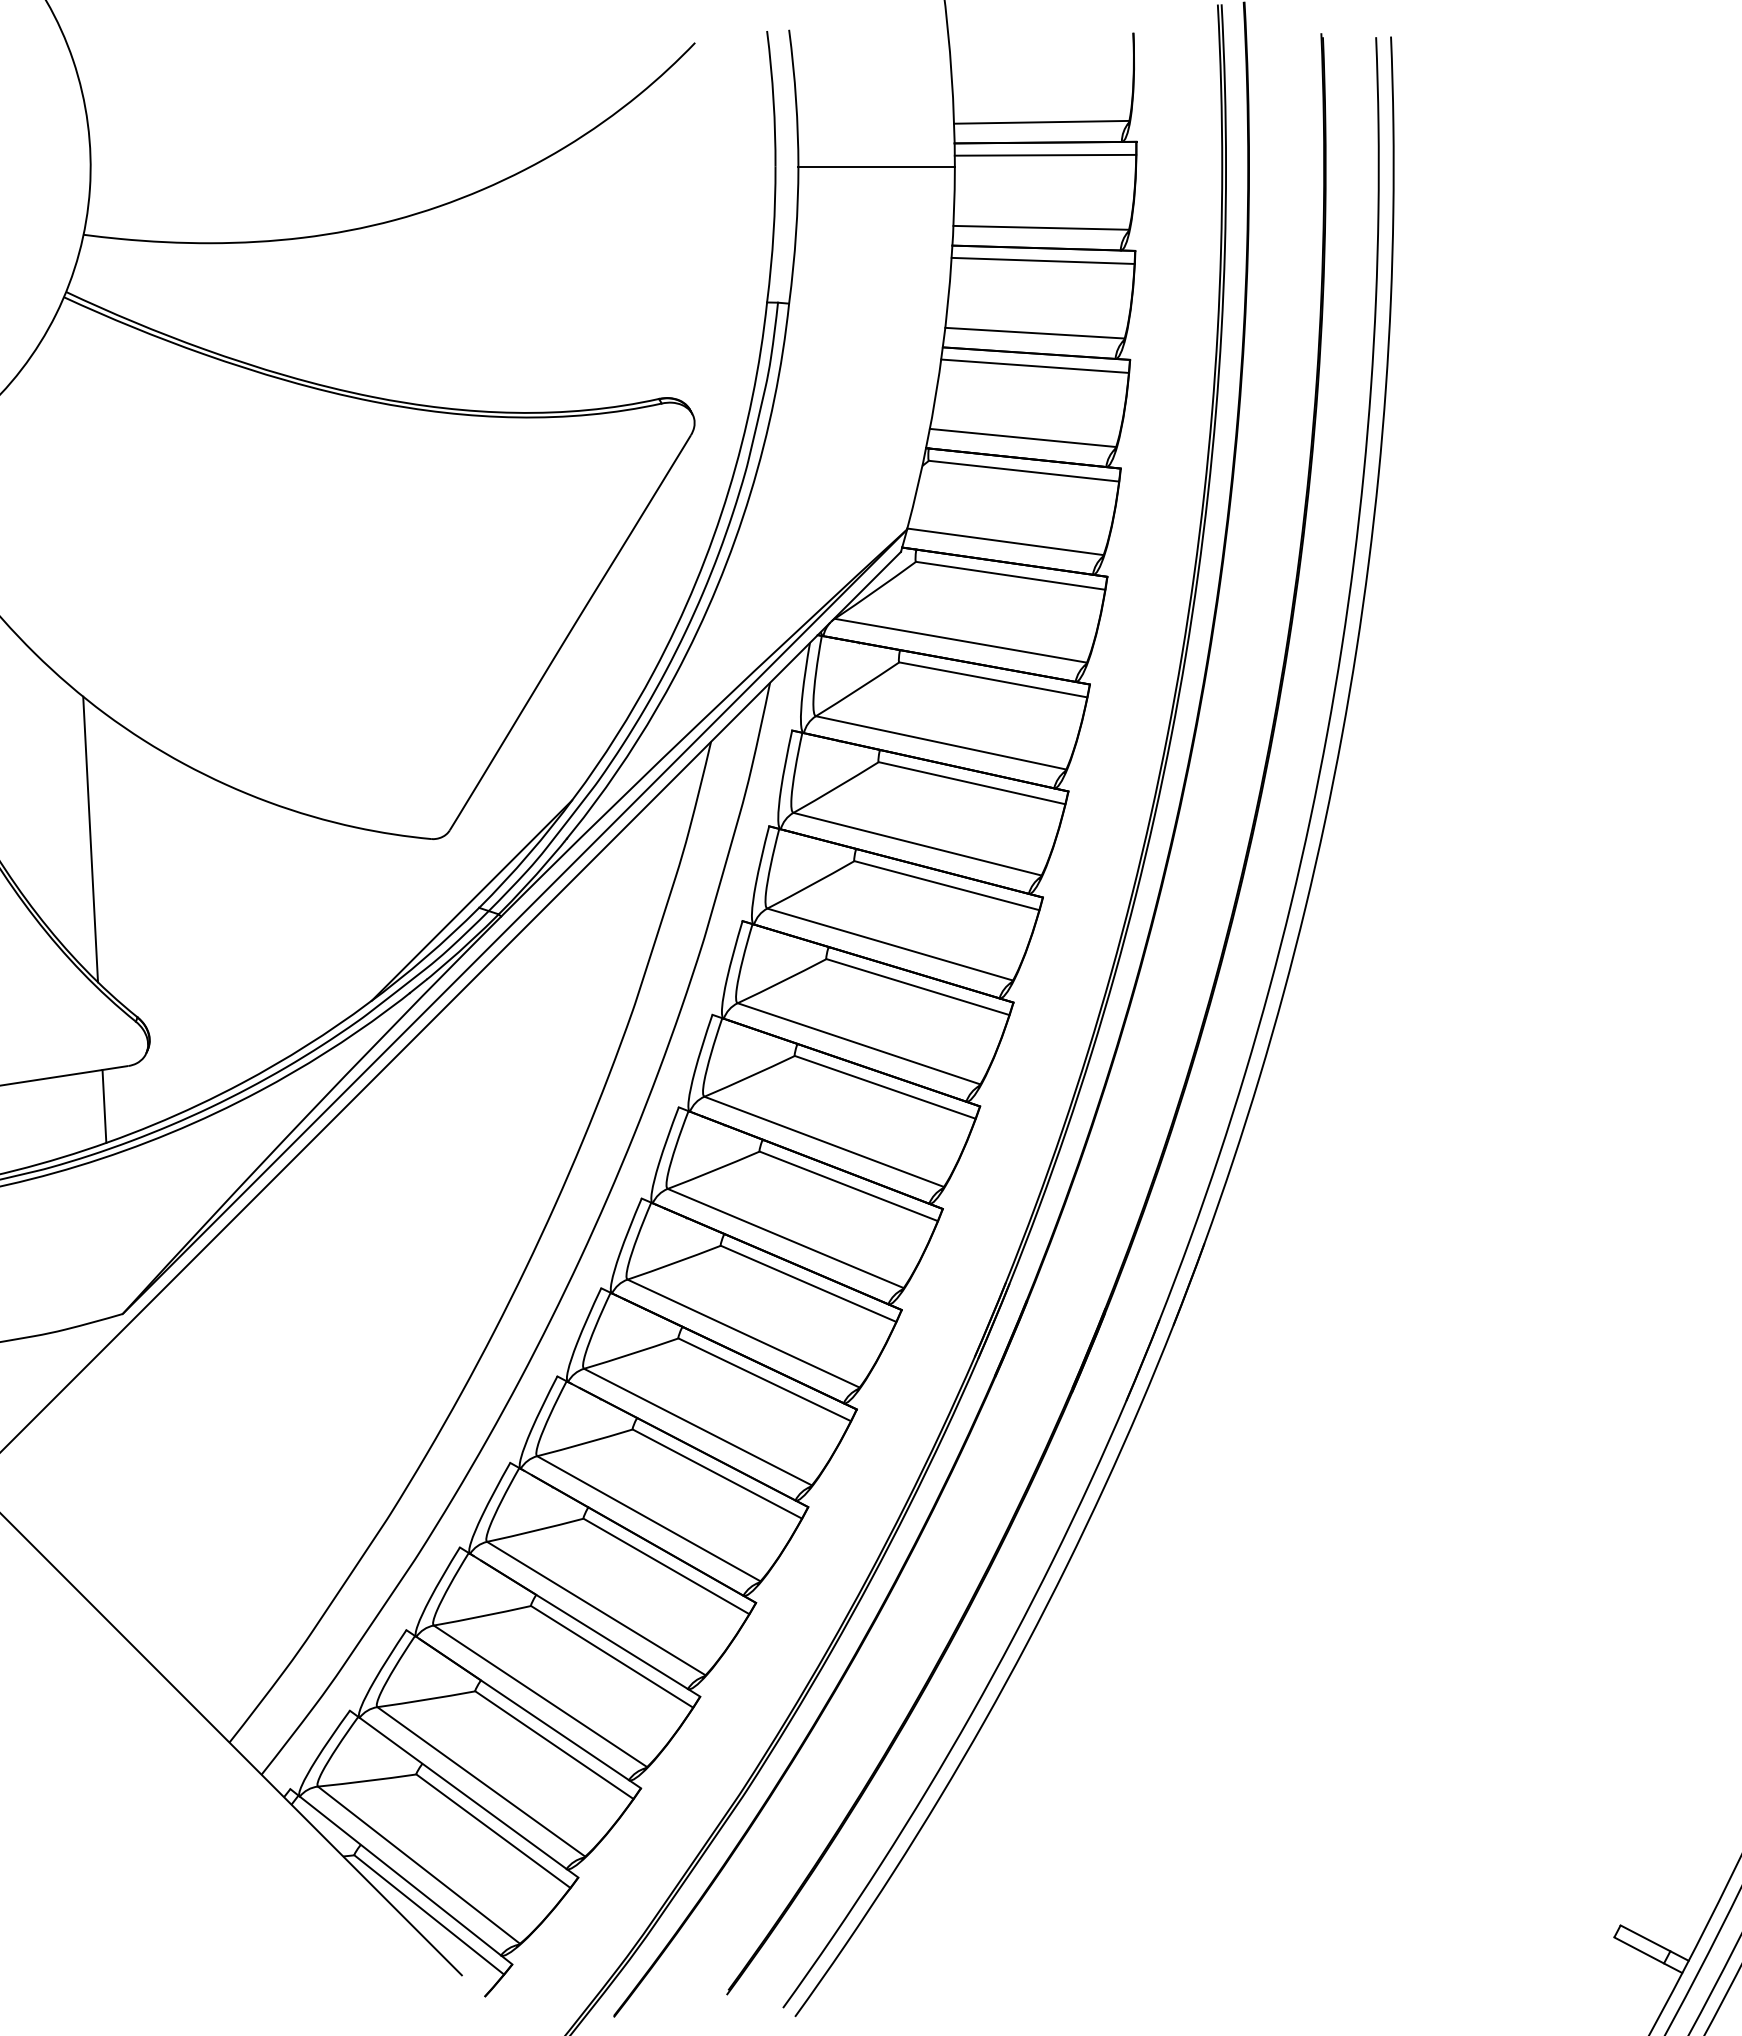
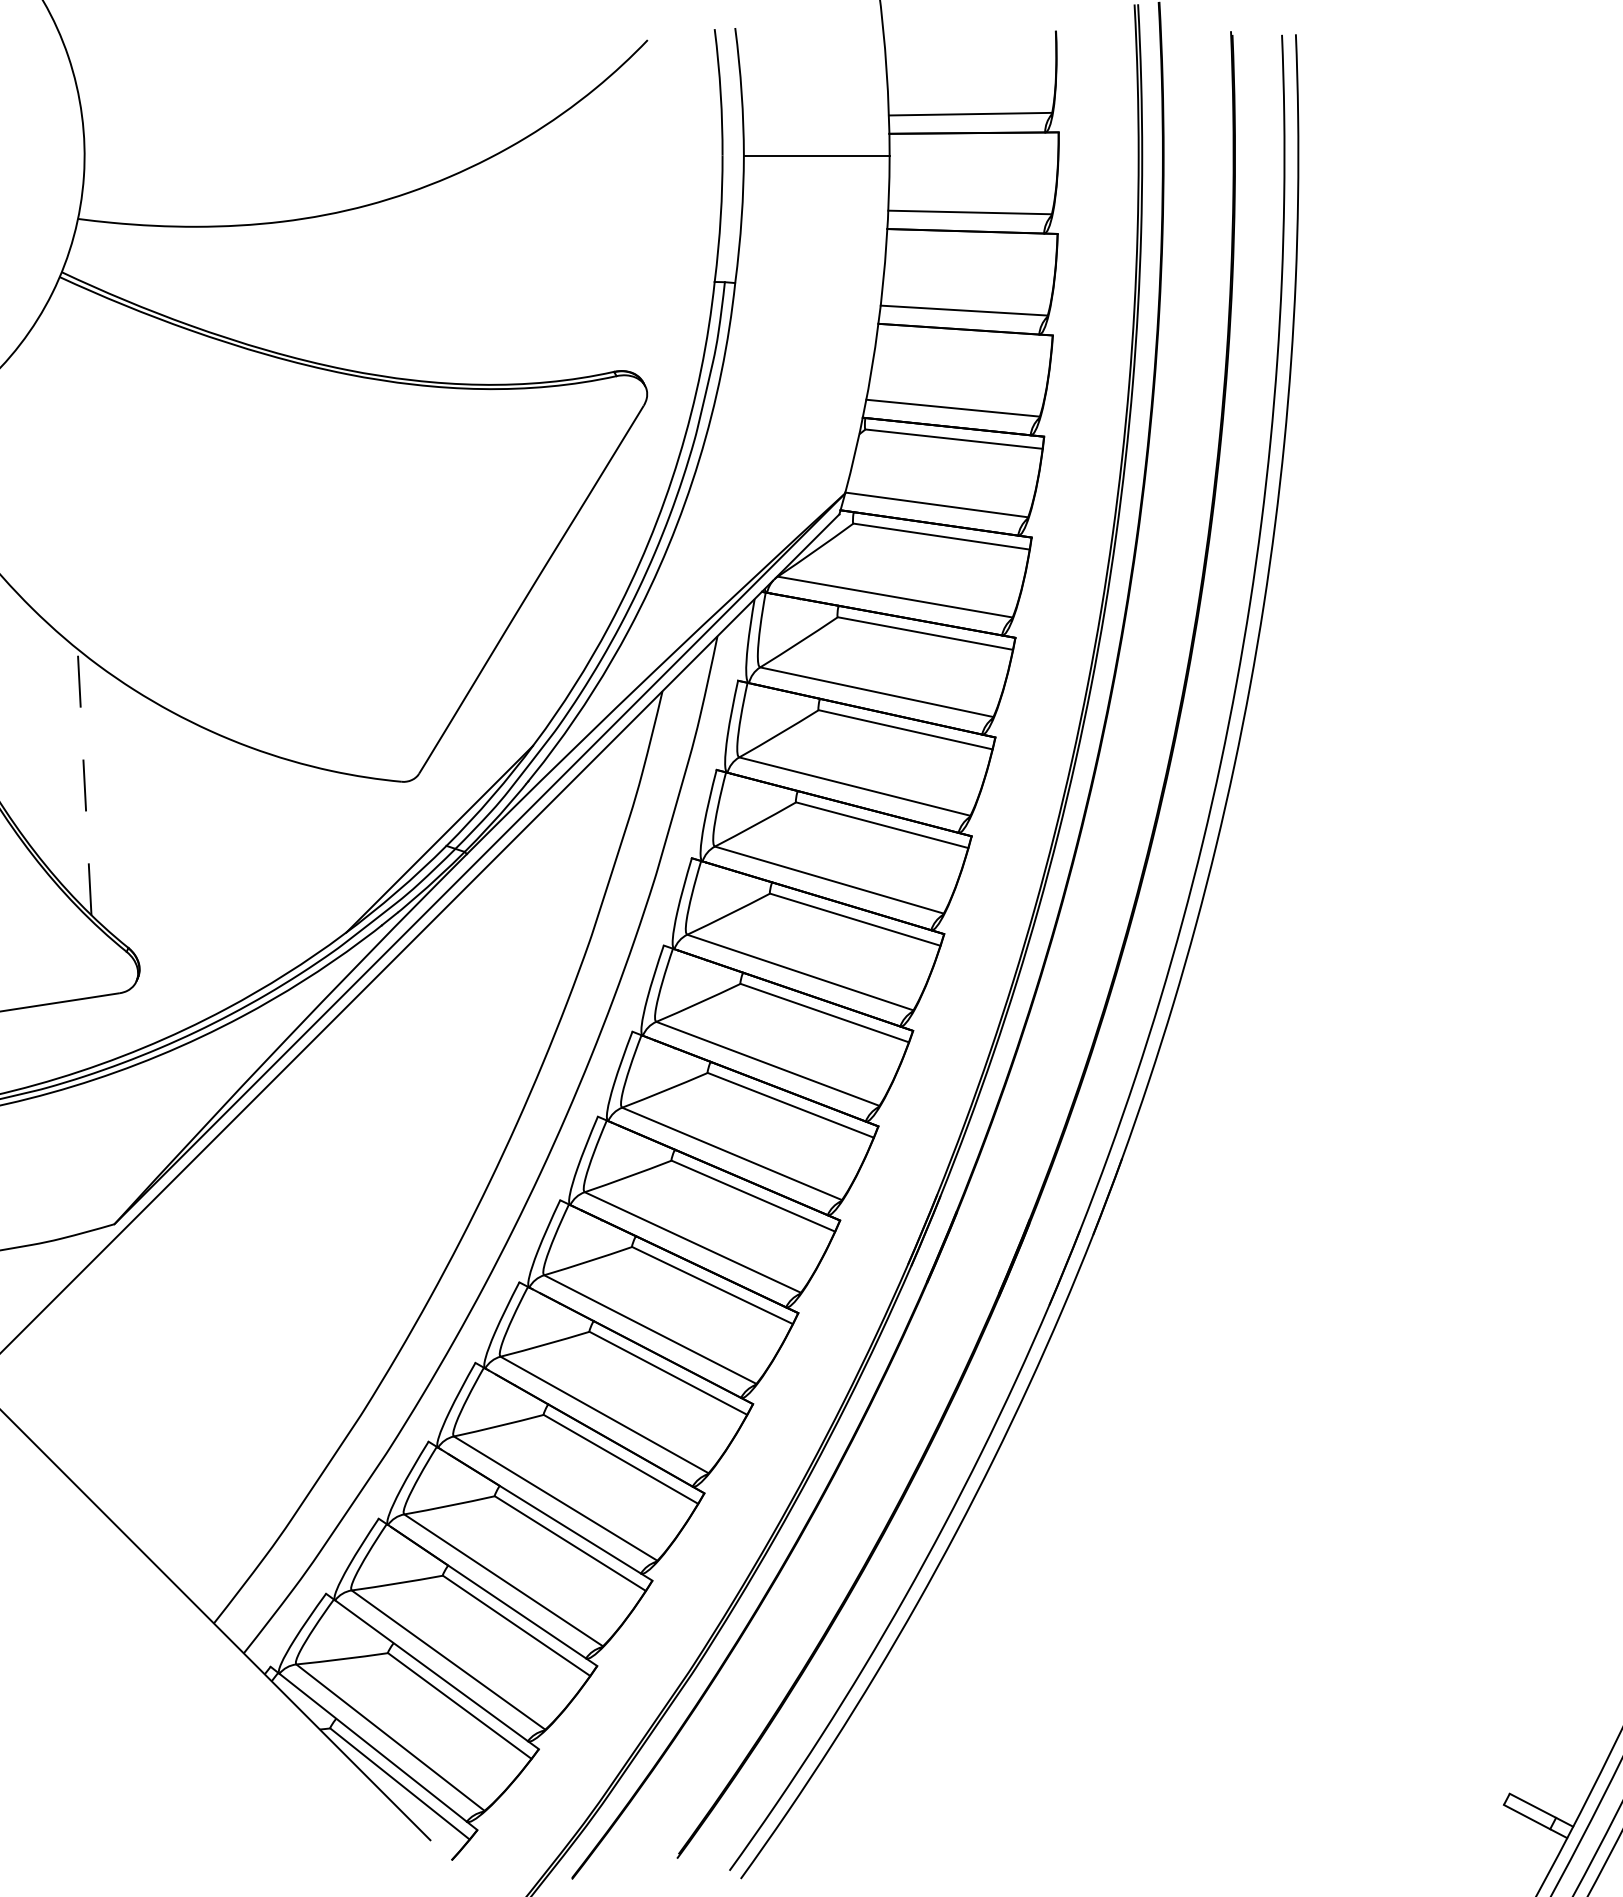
line: (1045, 154) -> (974, 144), removed
line: (1042, 260) -> (971, 242), removed
line: (1034, 365) -> (963, 340), removed
line: (90, 839) -> (84, 782), solid -> dashed
line: (104, 1105) -> (97, 1030), removed

